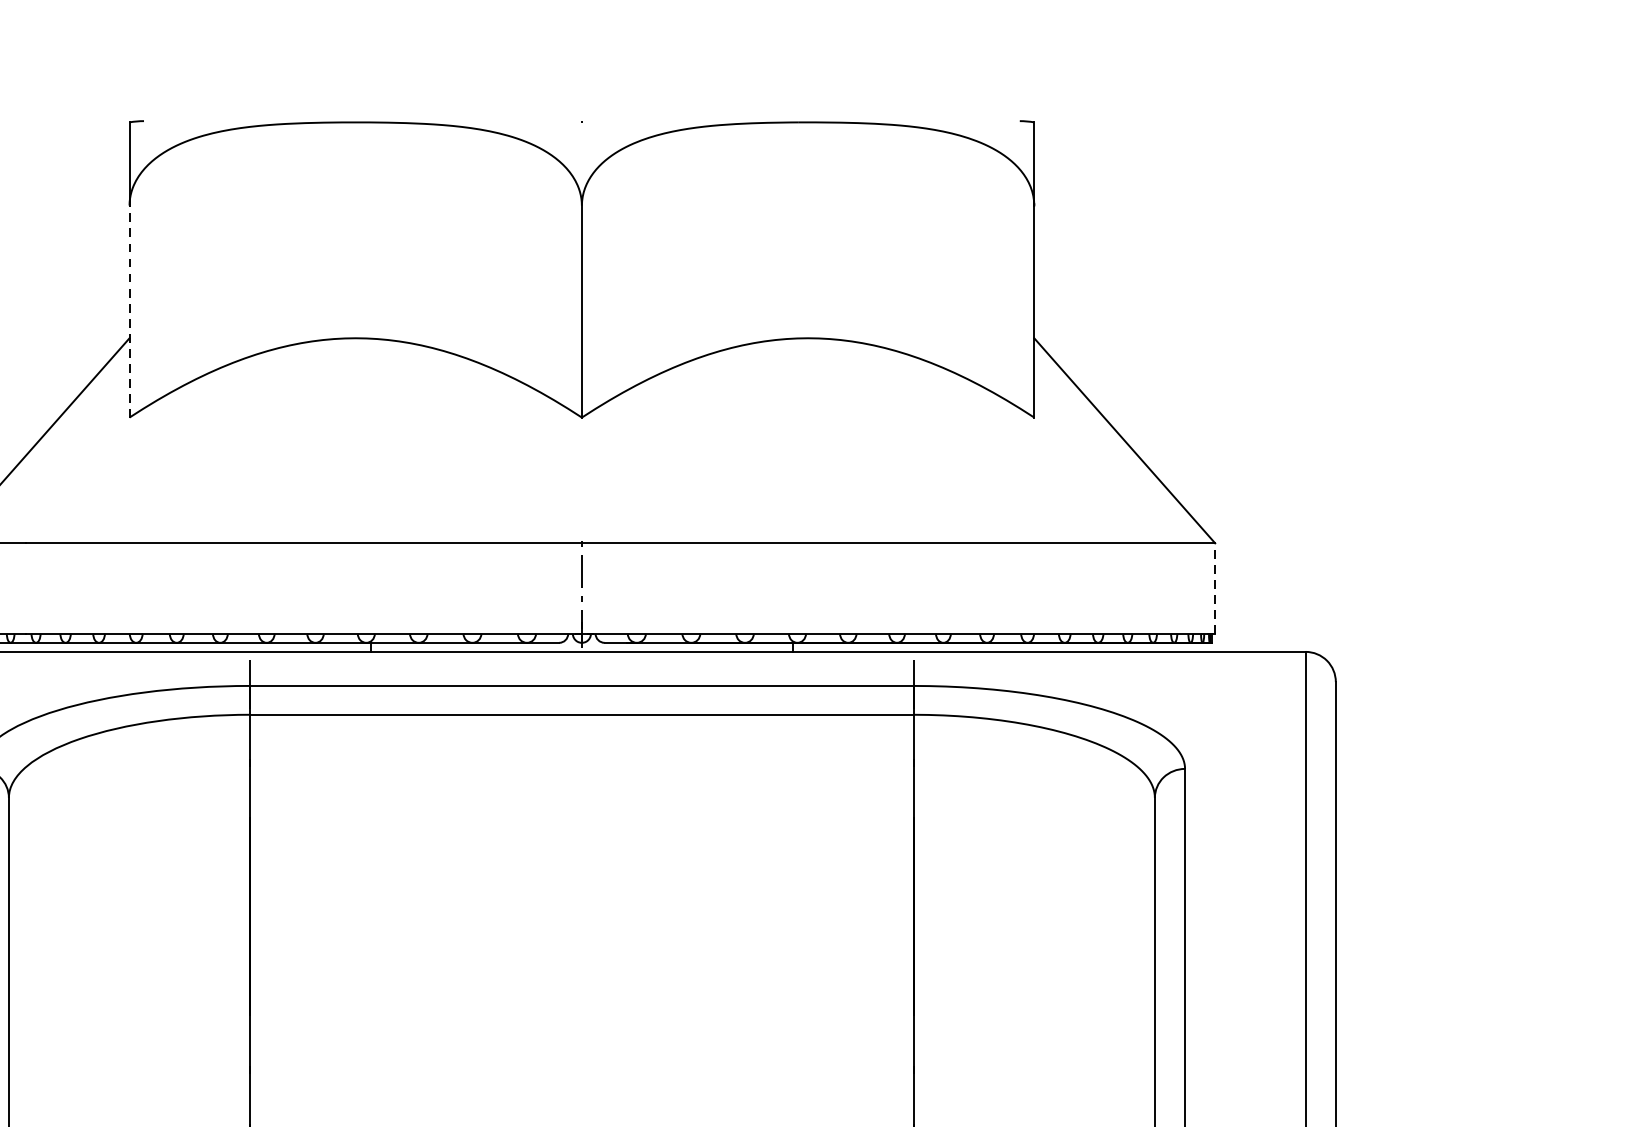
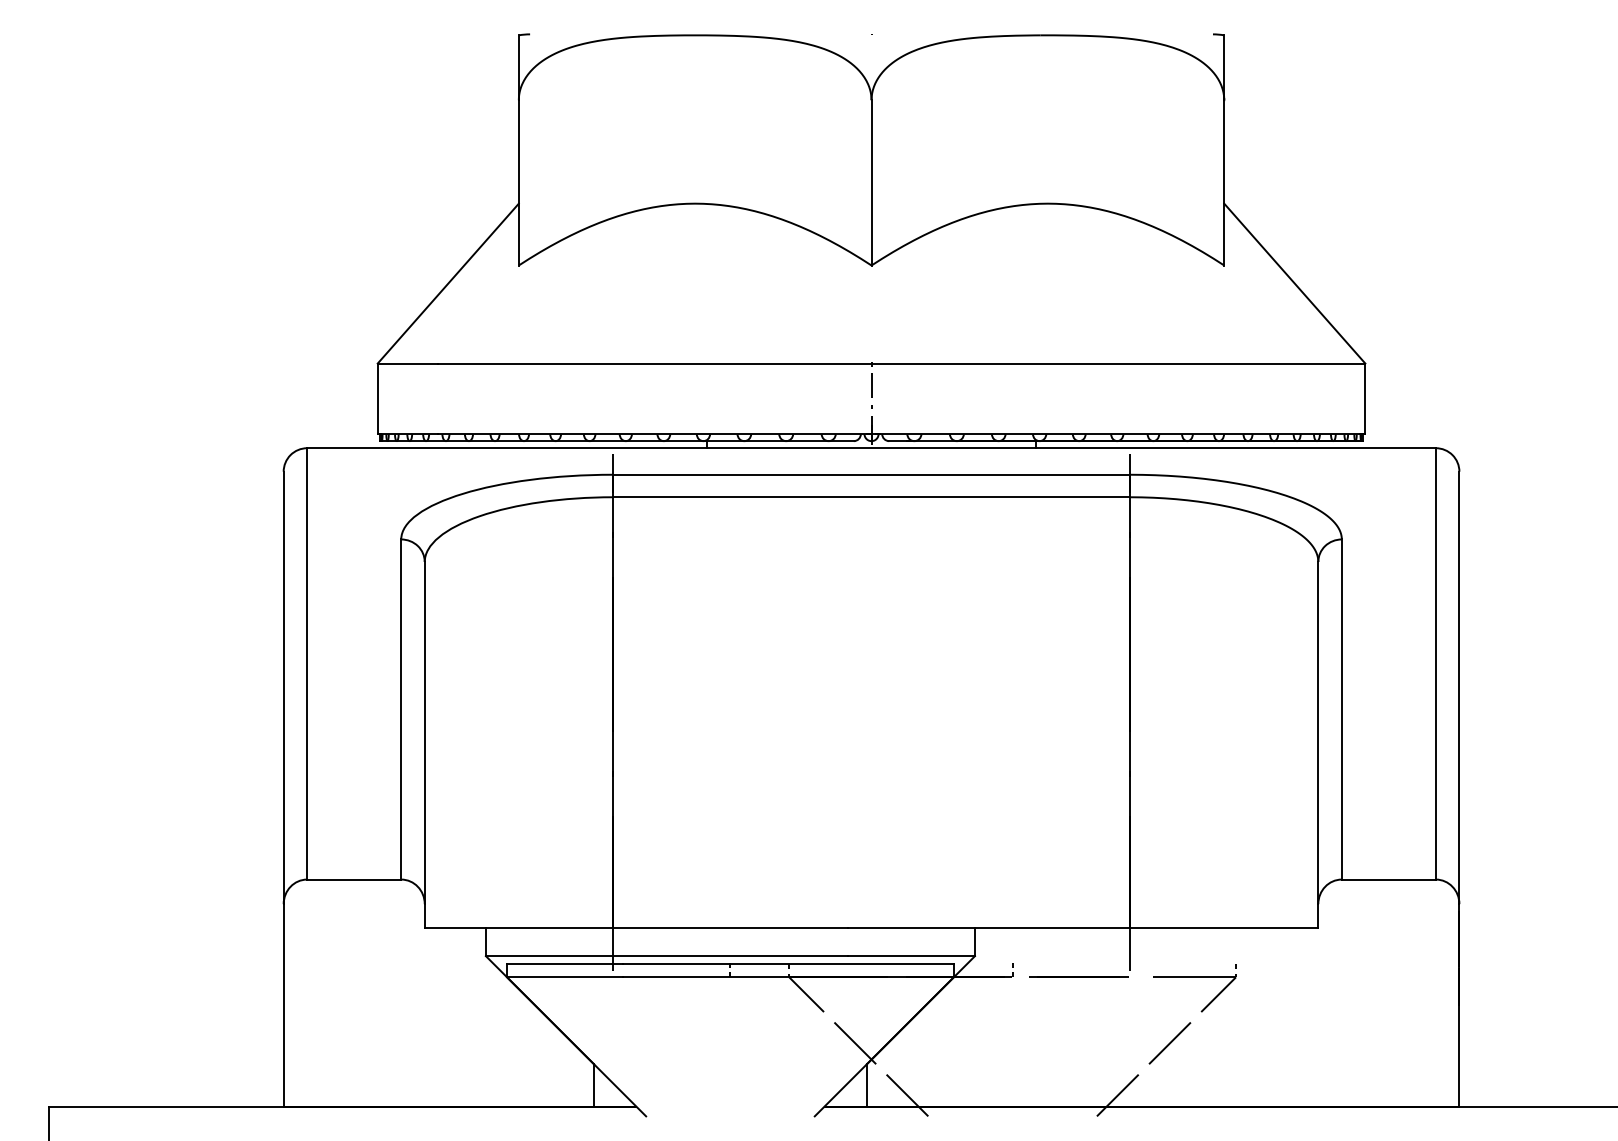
line: (129, 311) -> (518, 182), dashed -> solid
line: (1215, 588) -> (1365, 398), dashed -> solid

